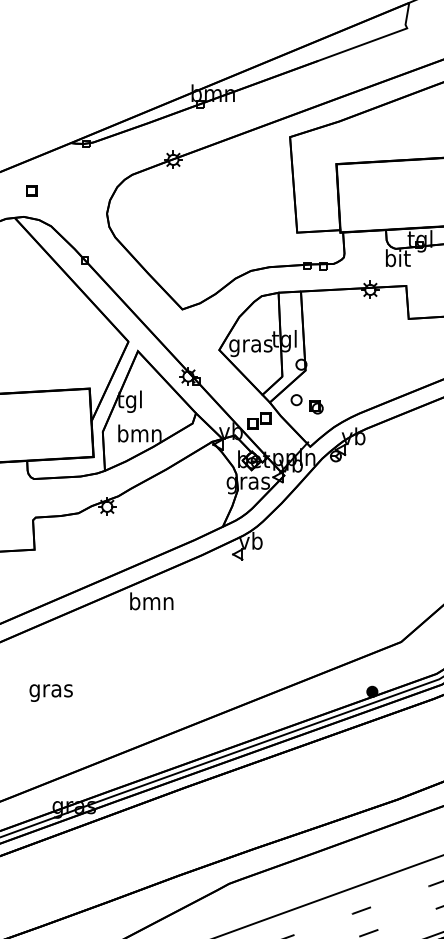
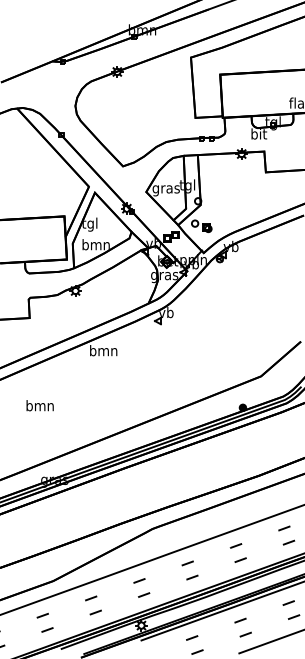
part: (31, 190) -> (27, 91), removed
text: (50, 691) -> (39, 407), gras -> bmn

